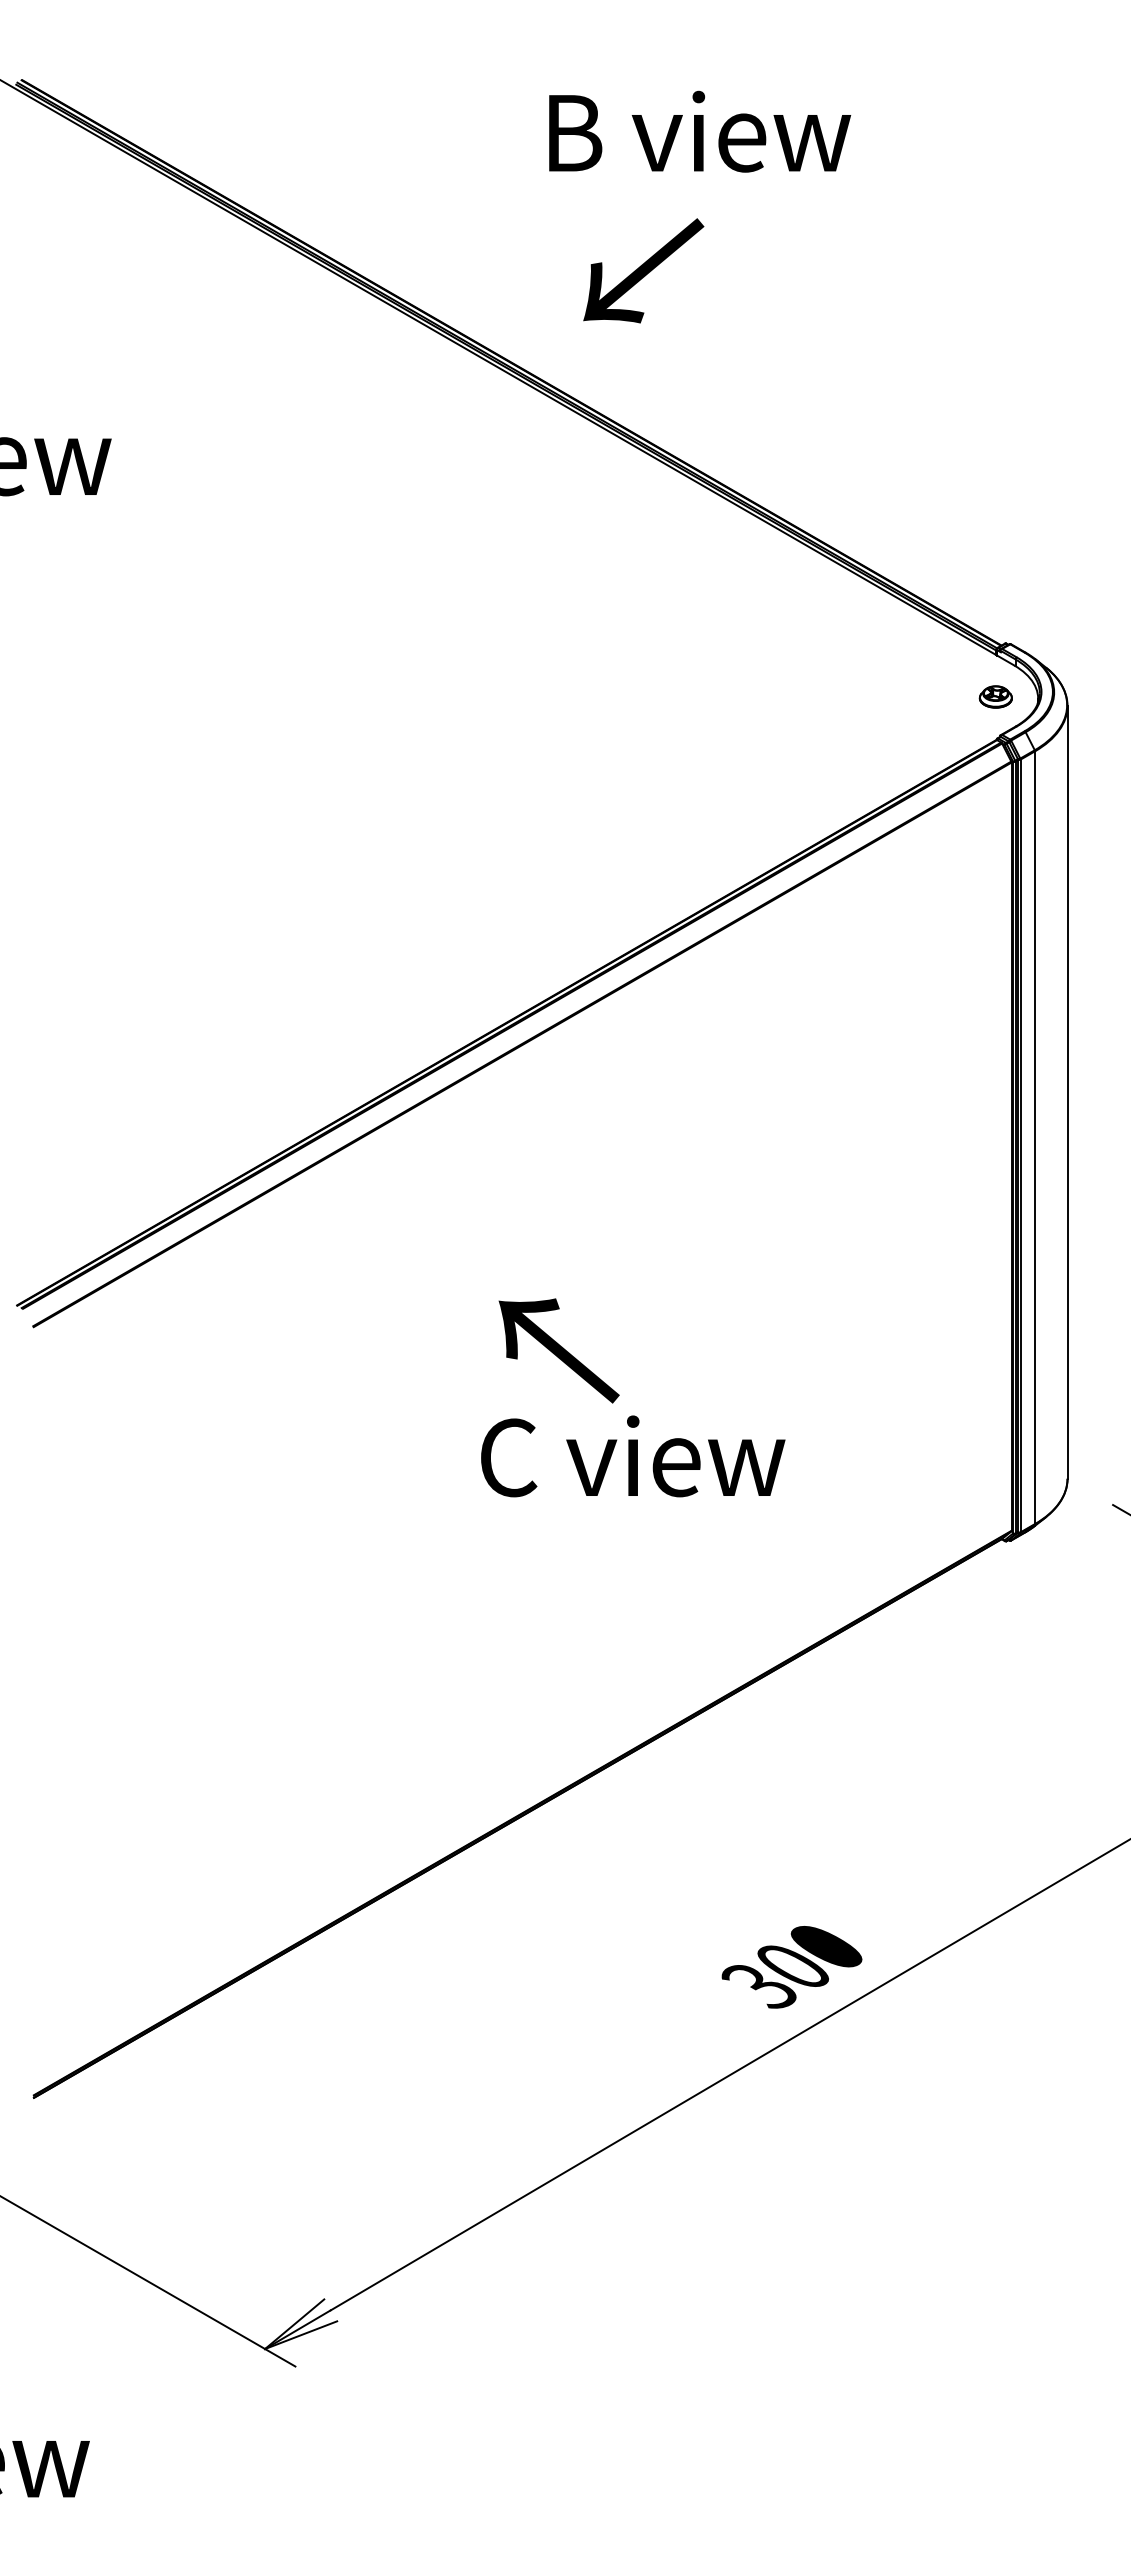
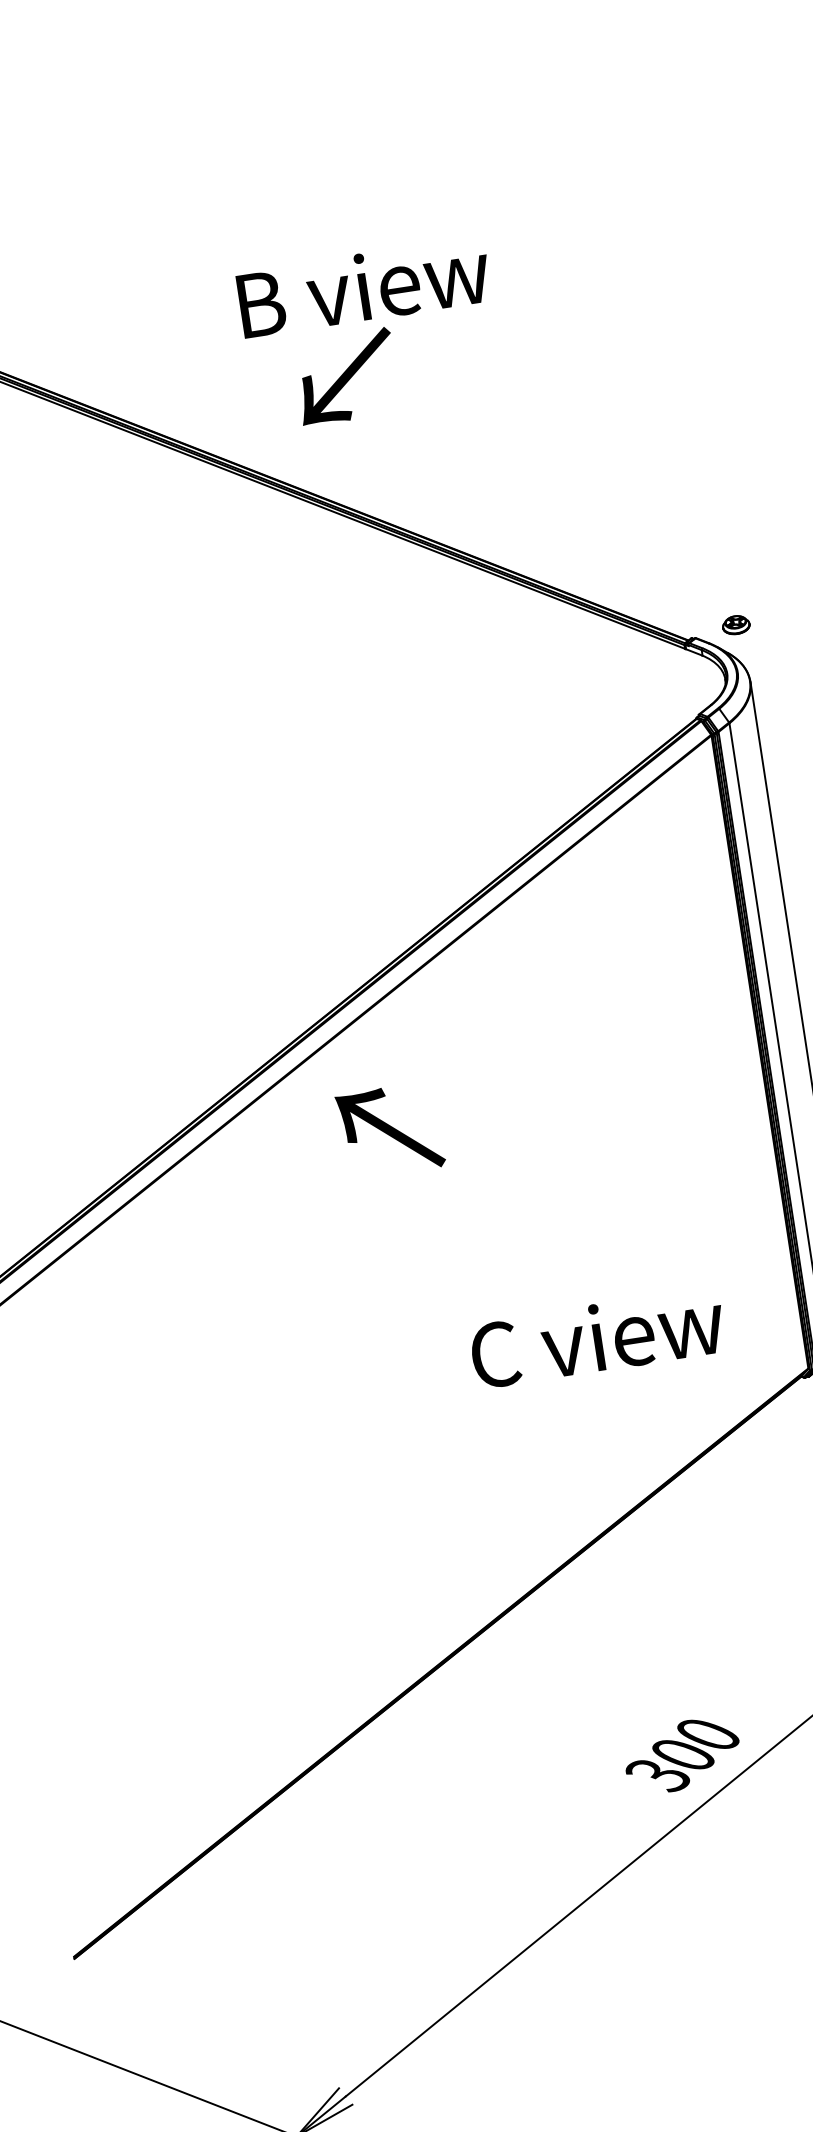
text: (700, 131) -> (364, 286), moved
part: (995, 696) -> (735, 624), moved
text: (558, 1350) -> (389, 1130), moved
text: (633, 1456) -> (597, 1338), moved

